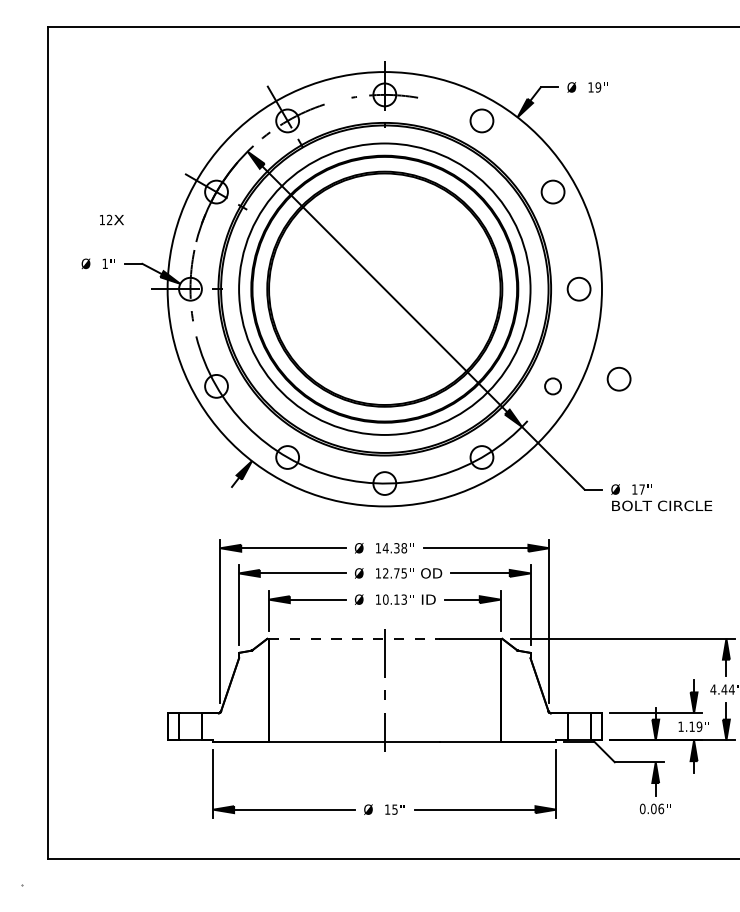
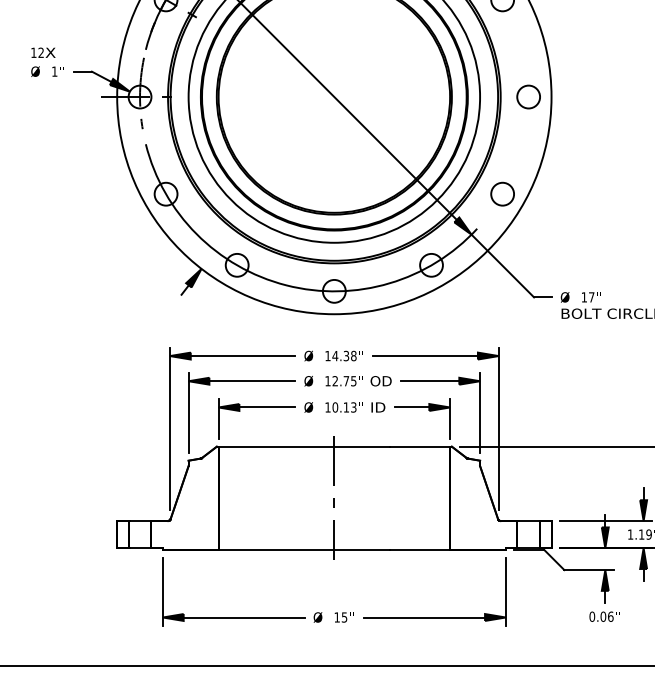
text: (111, 219) -> (43, 52), moved
circle: (618, 378) -> (568, 186), removed
circle: (552, 386) -> (502, 194), size x1.43
line: (354, 638) -> (304, 446), dashed -> solid

